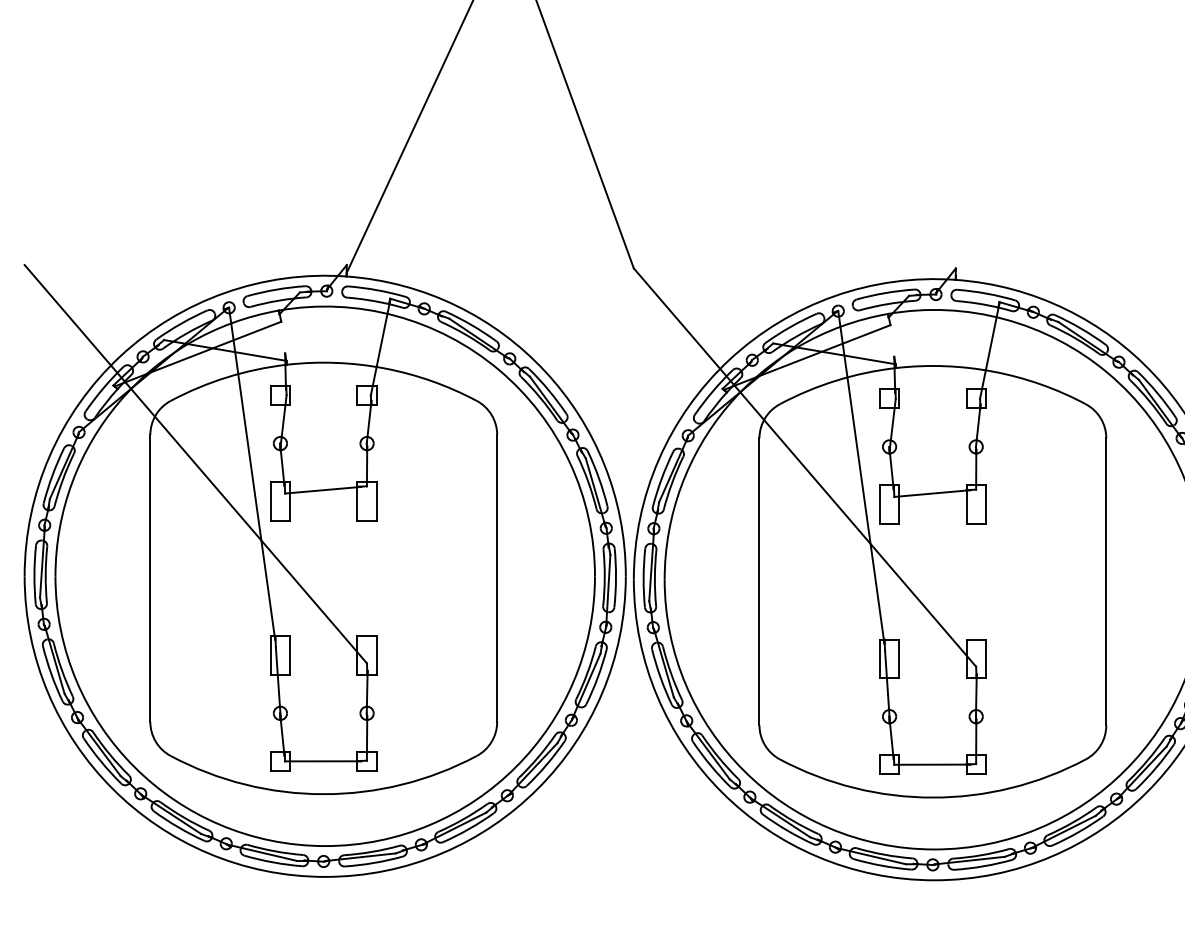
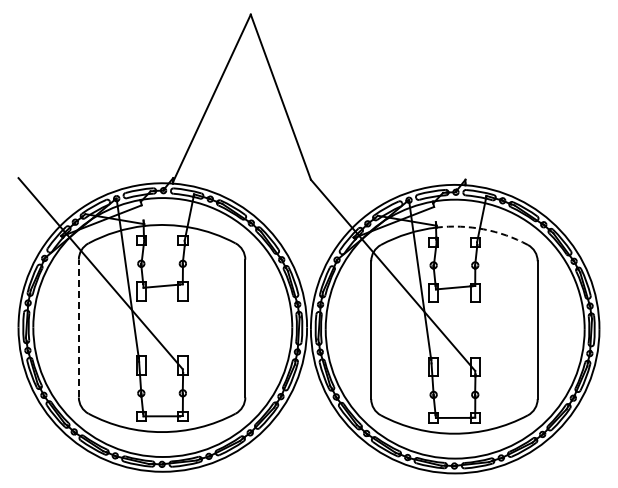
arc: (993, 372) -> (483, 229), solid -> dashed
line: (149, 578) -> (78, 328), solid -> dashed

